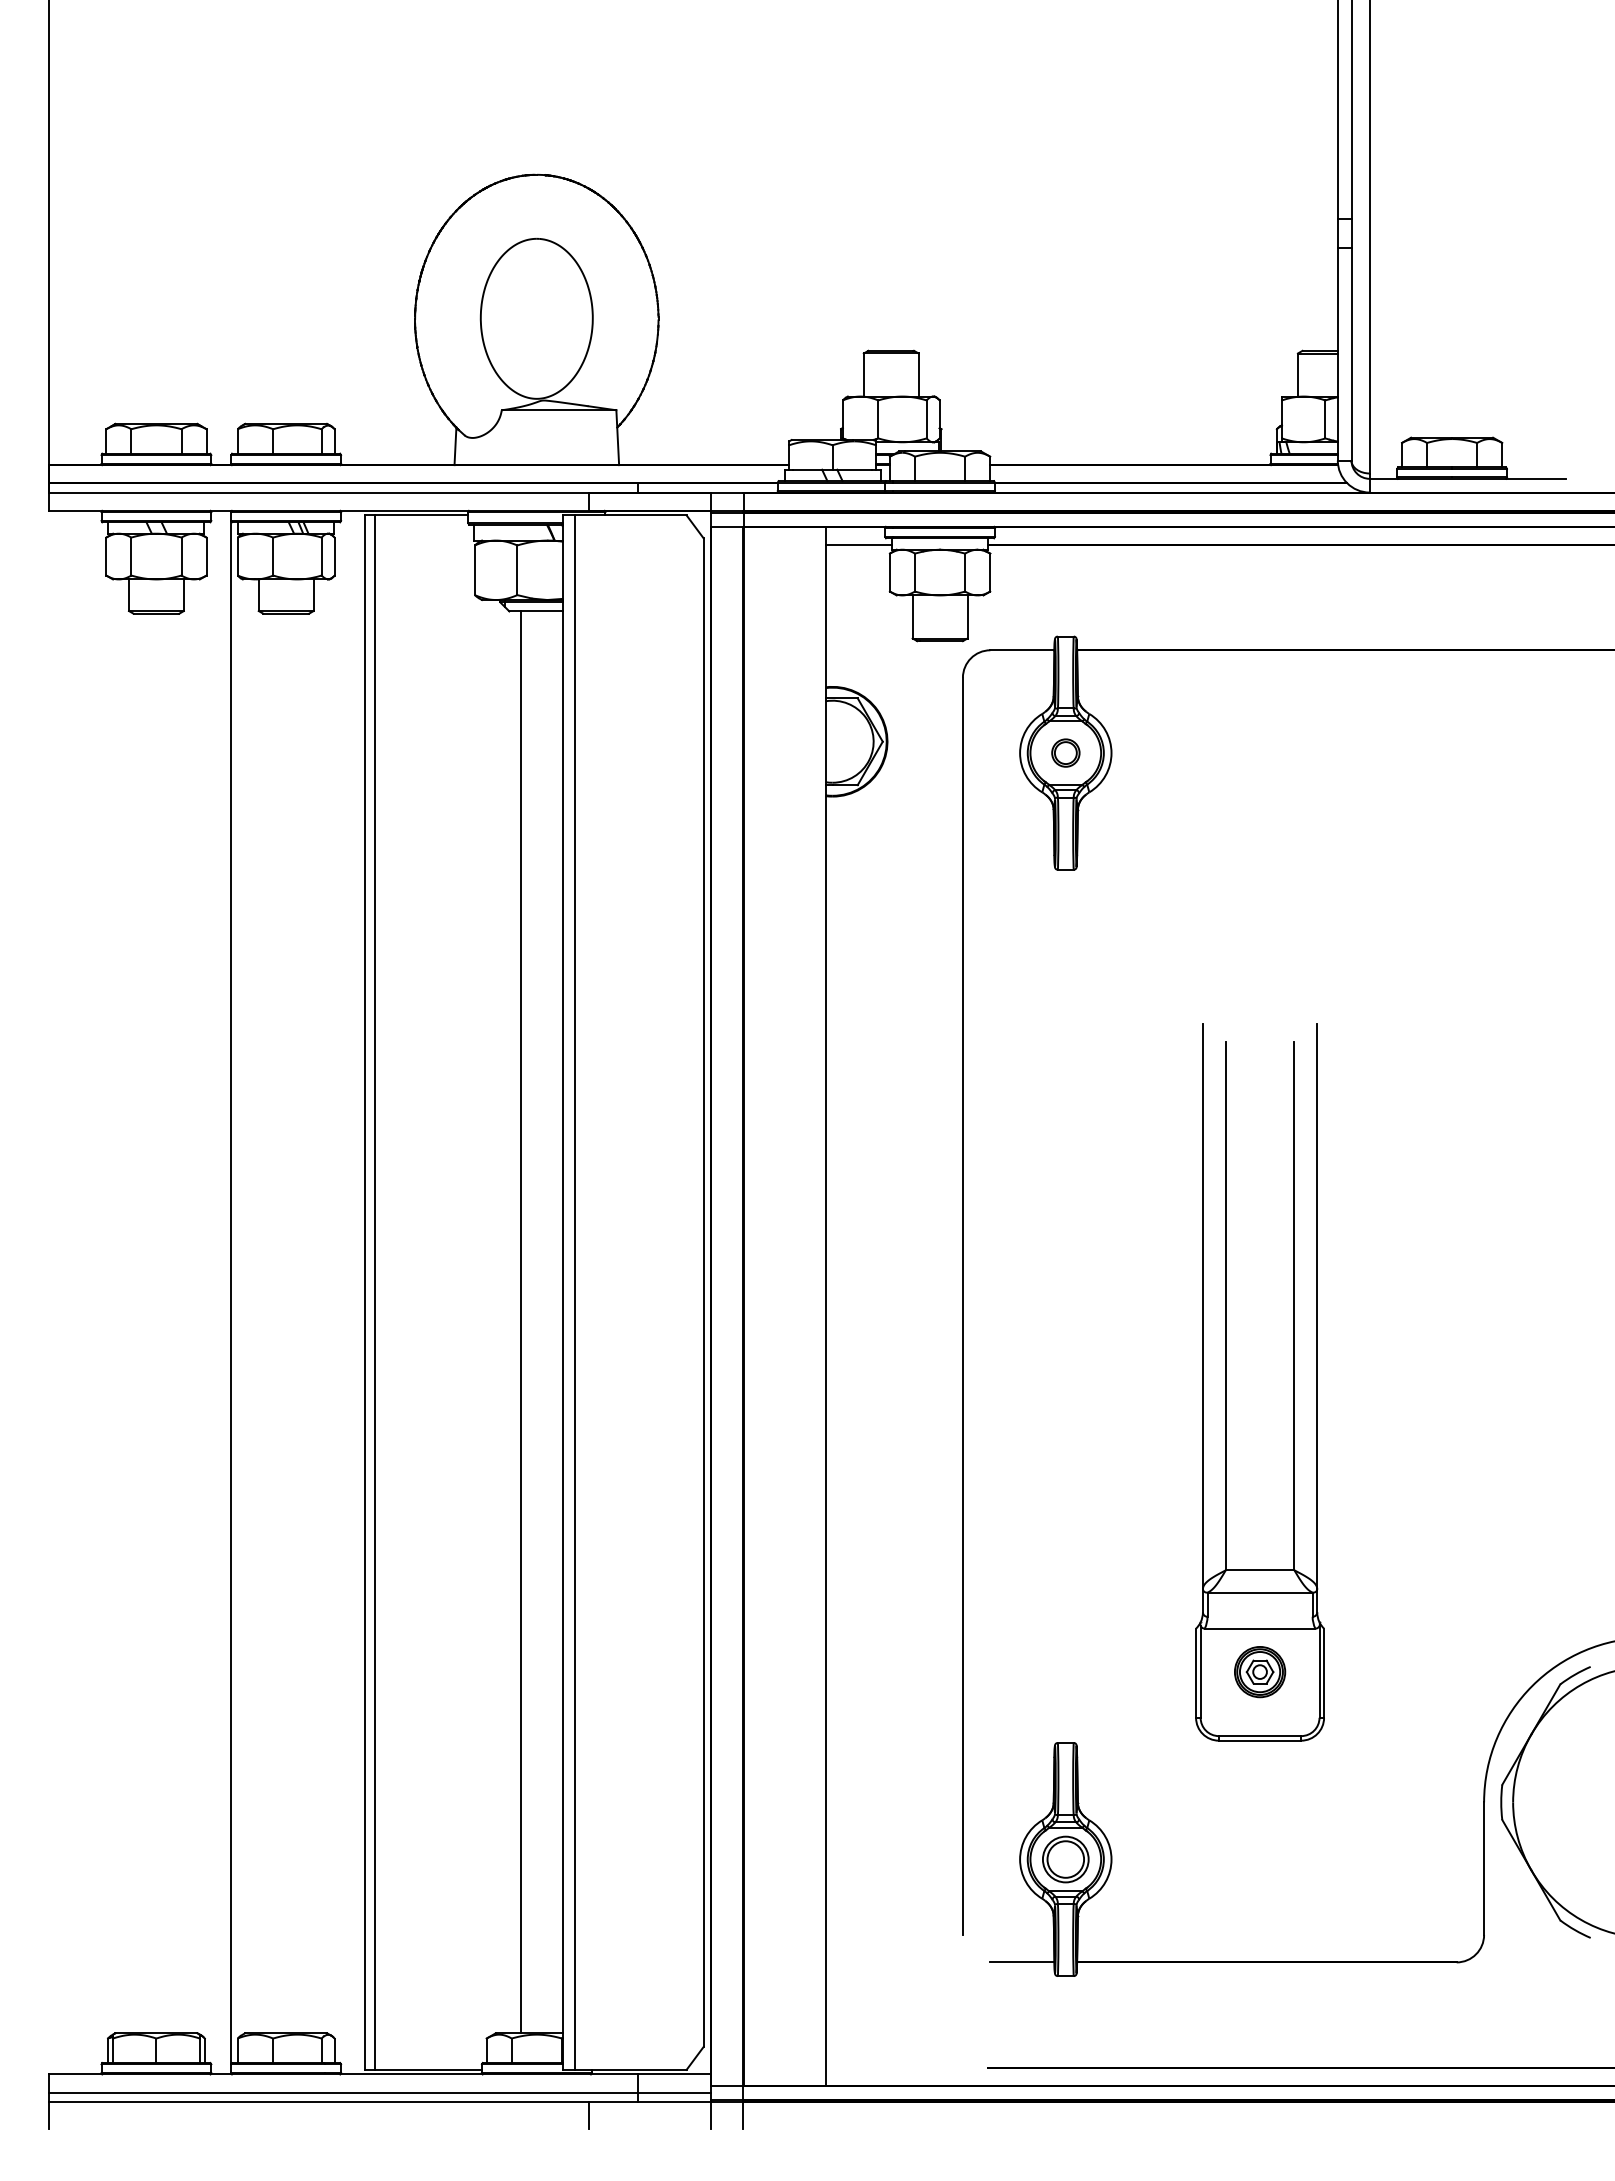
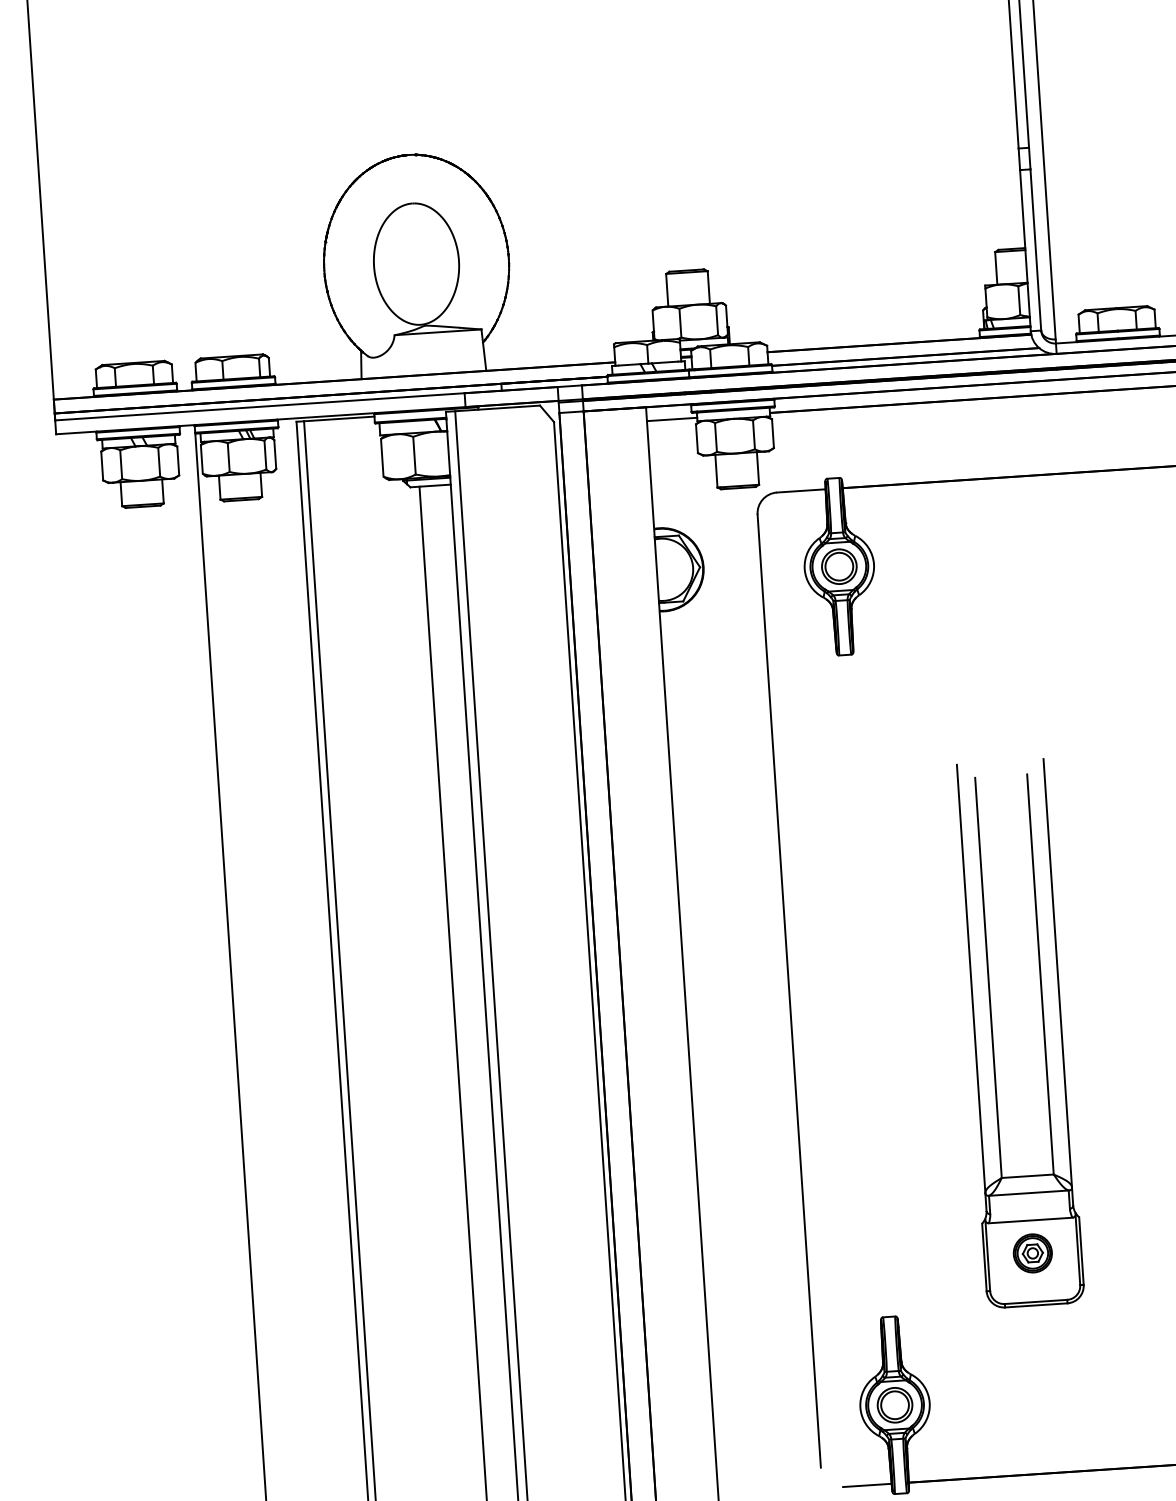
part: (1065, 752) -> (839, 566), size x1.67

